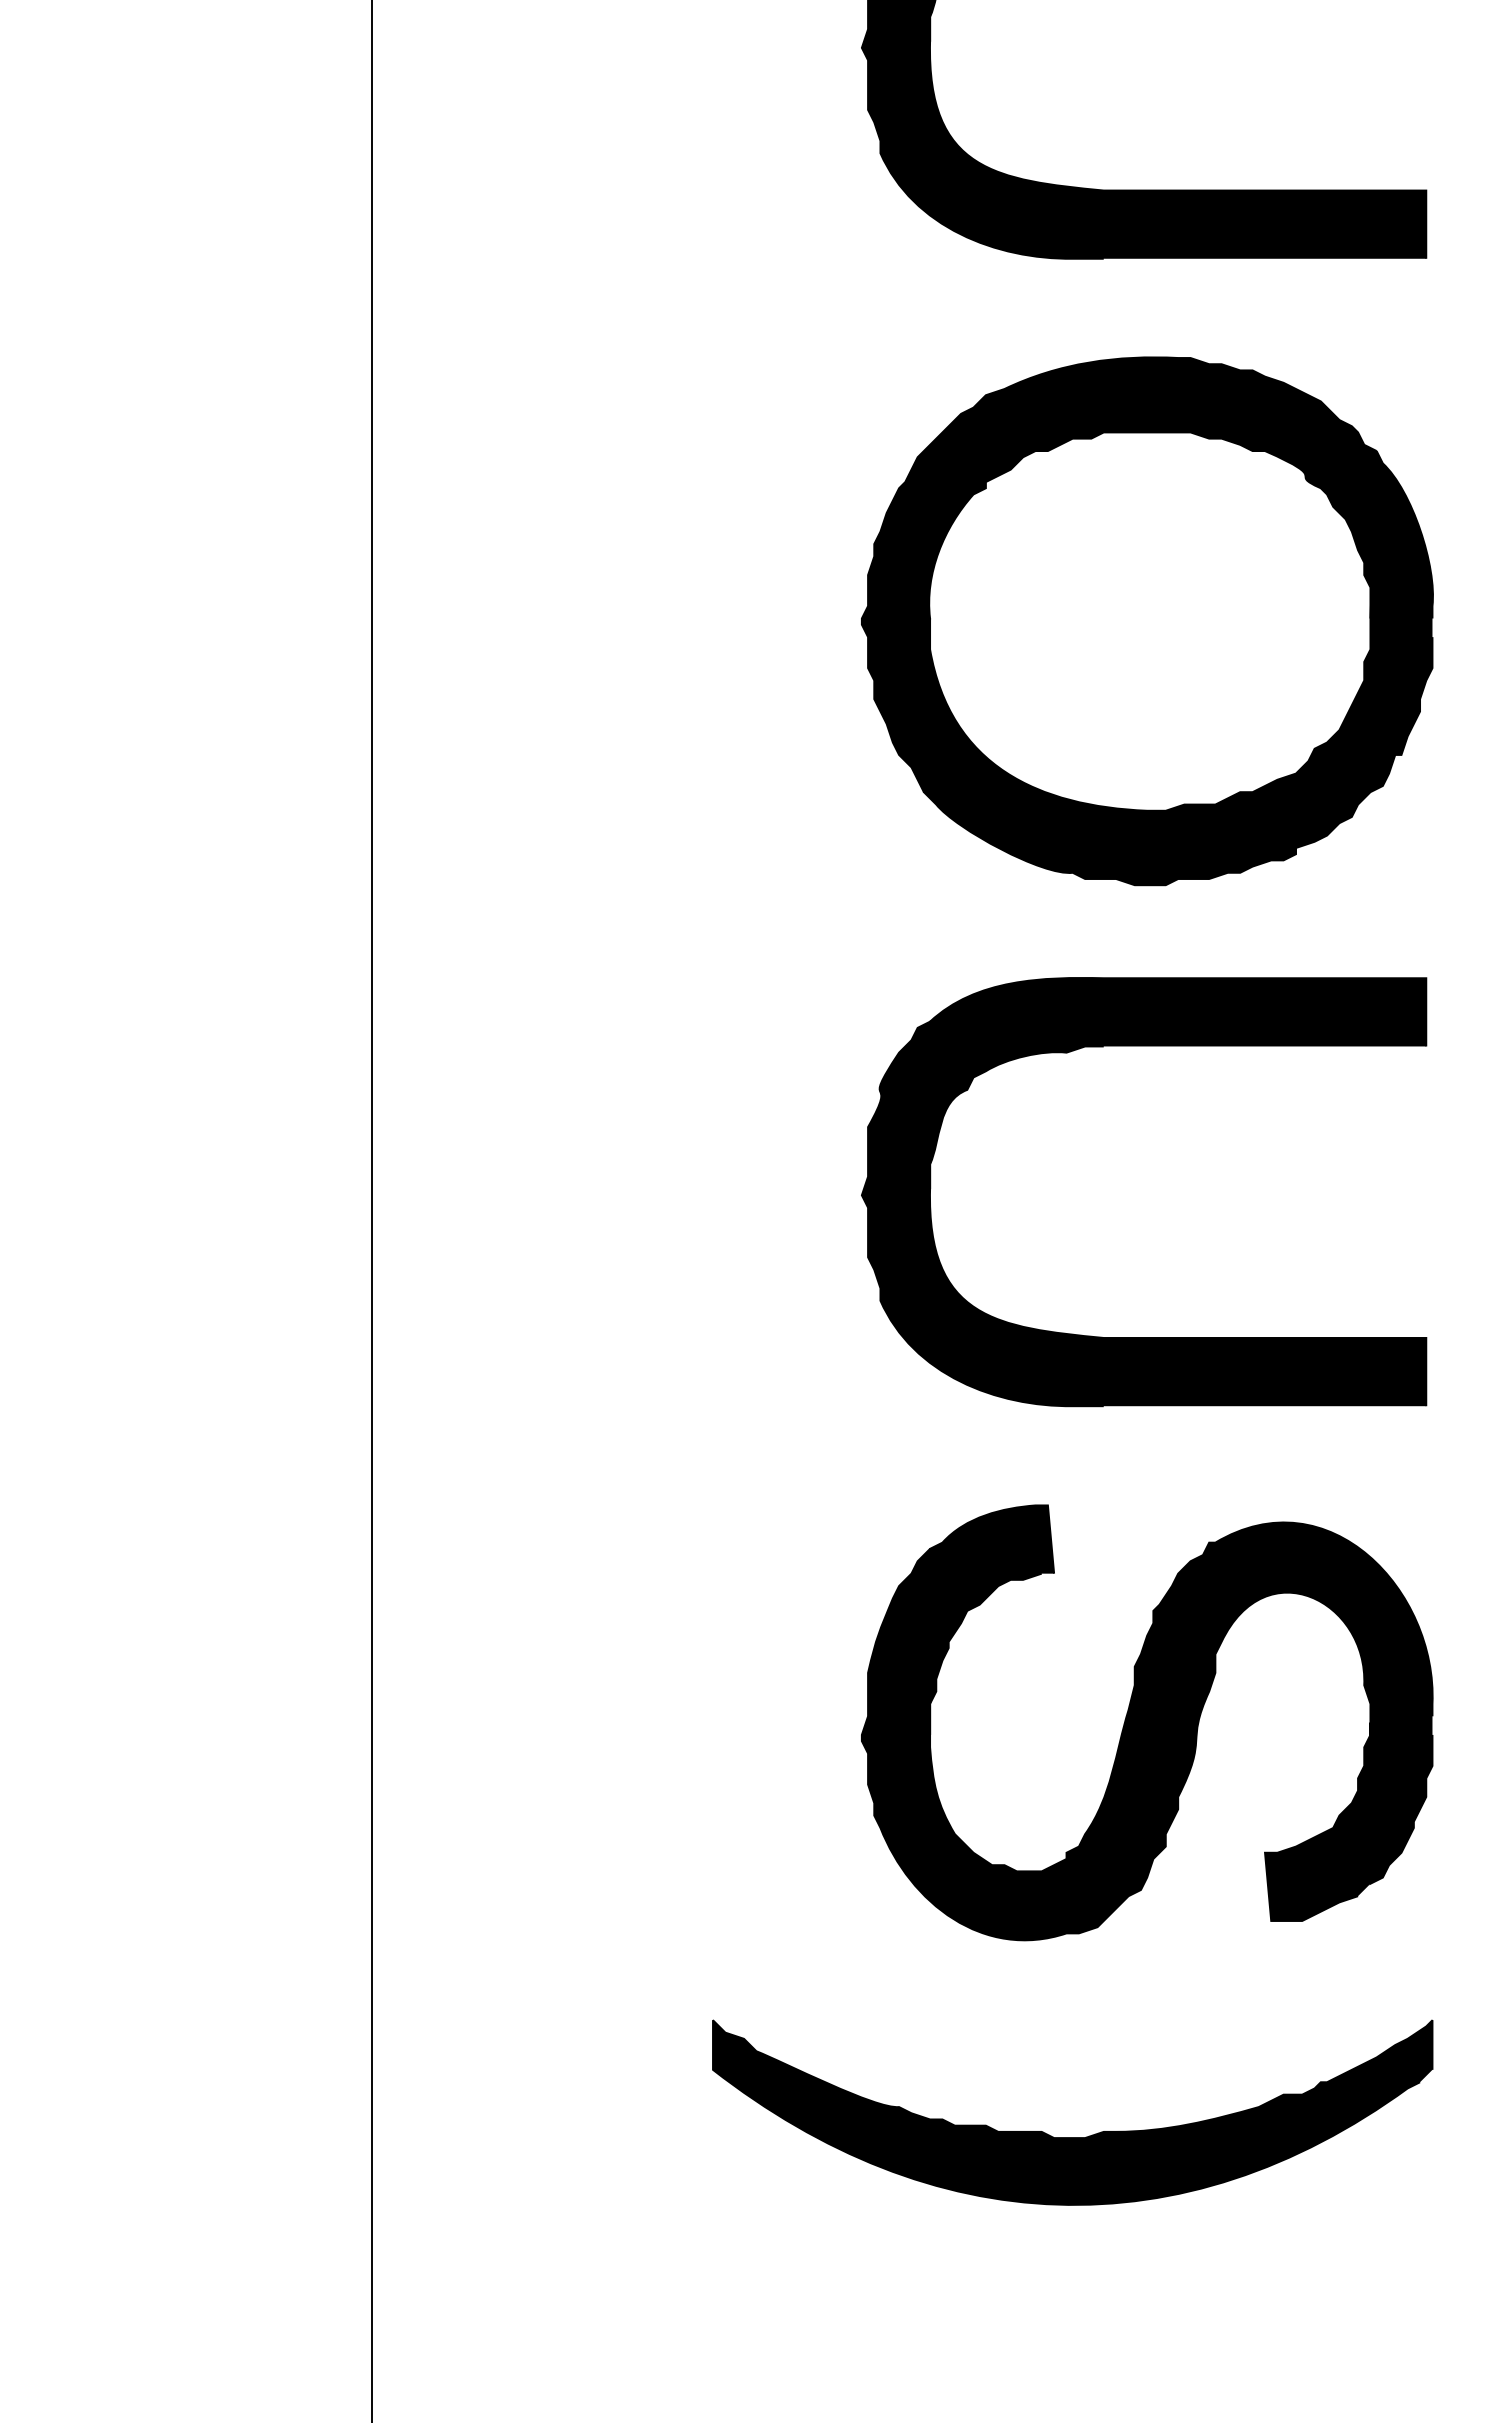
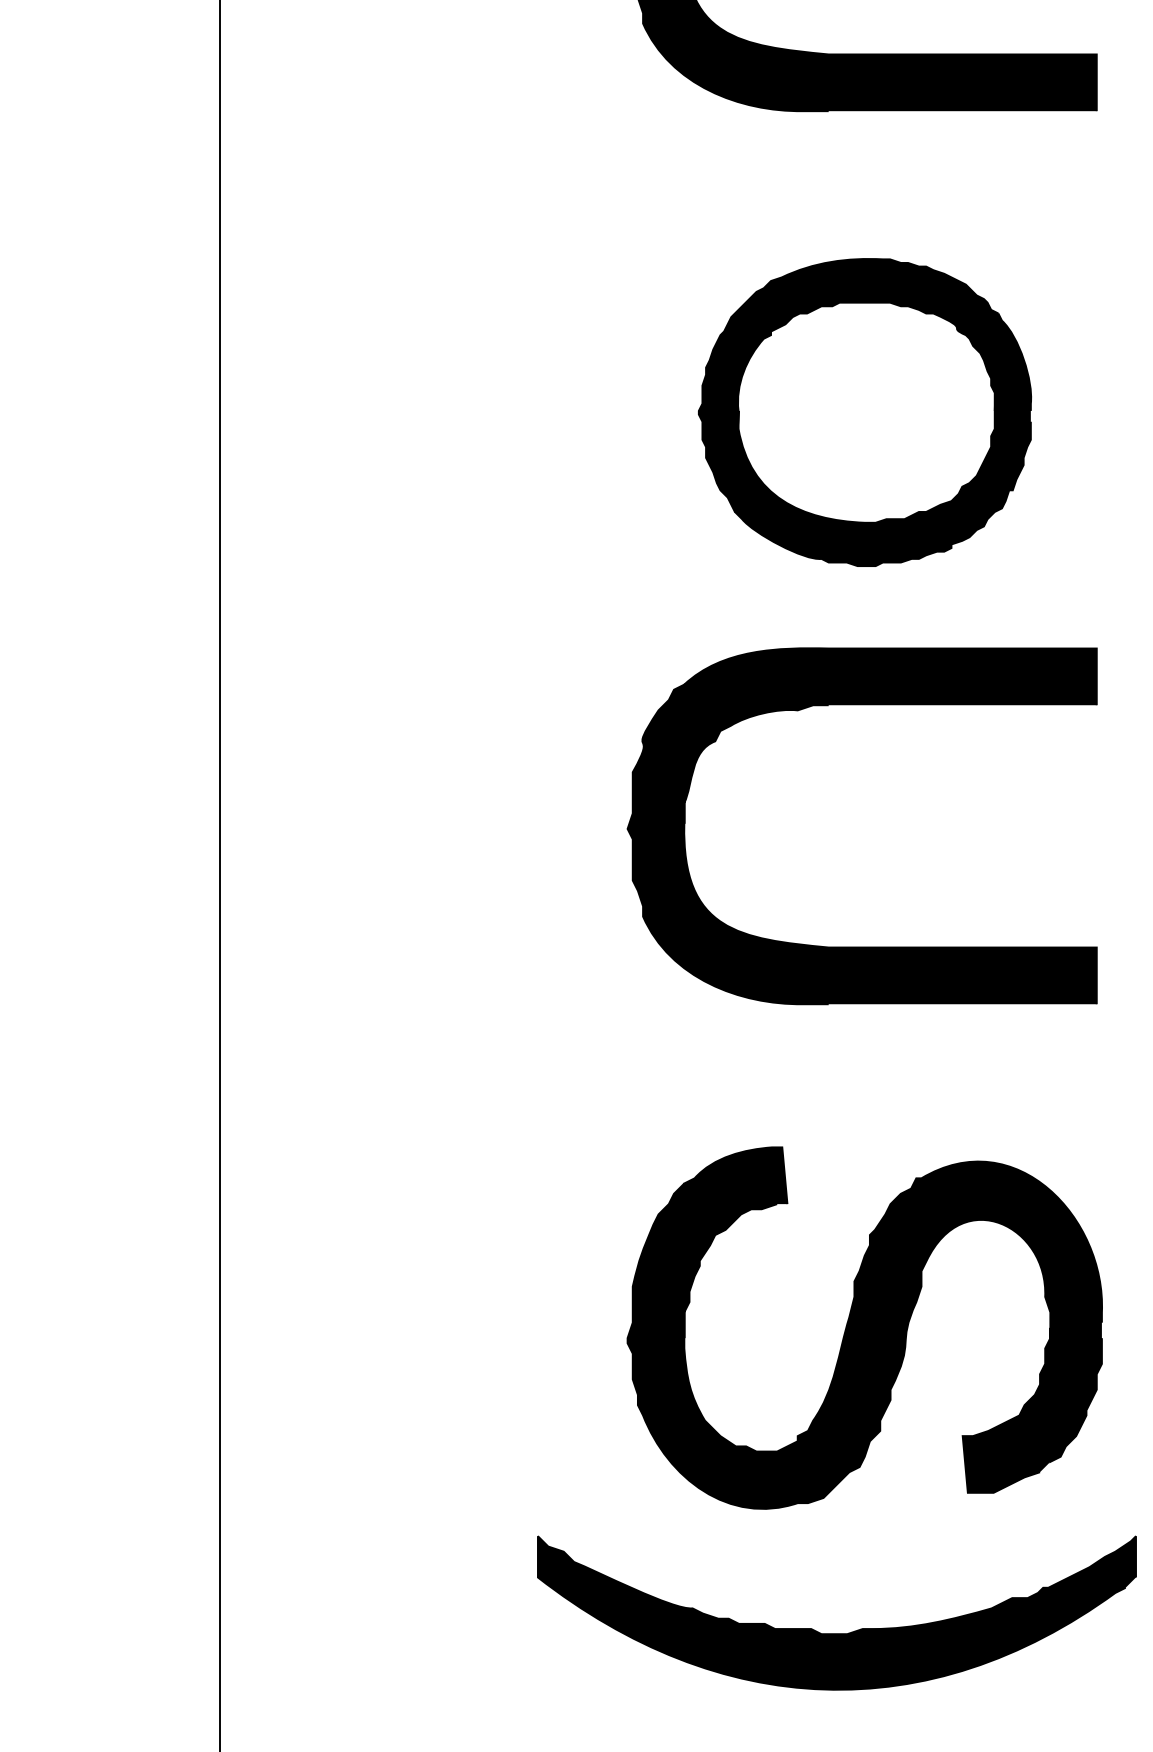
part: (1147, 621) -> (865, 412), size x0.7
part: (1144, 1337) -> (862, 947), moved
part: (1072, 2137) -> (836, 1633), moved

